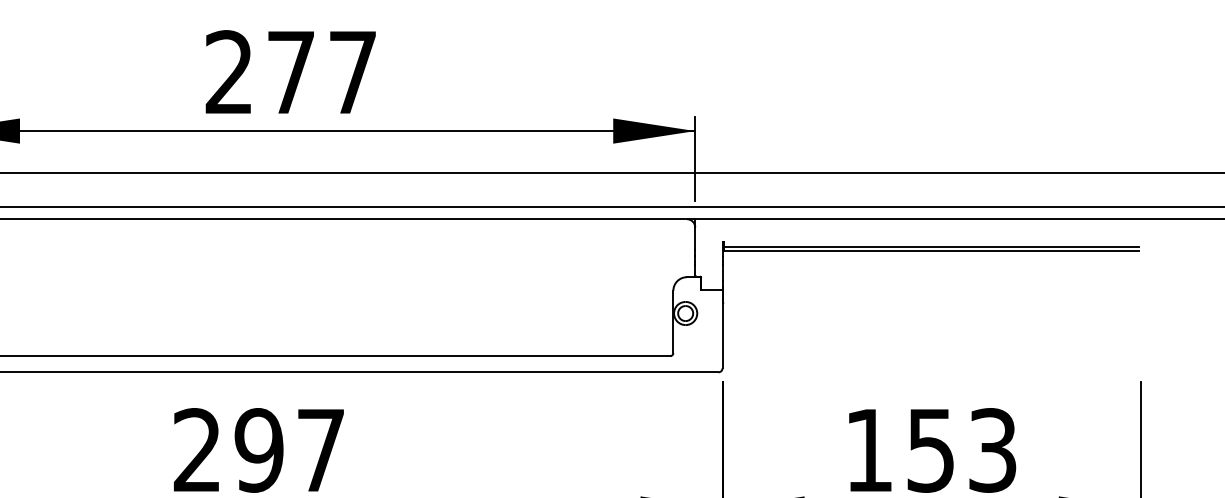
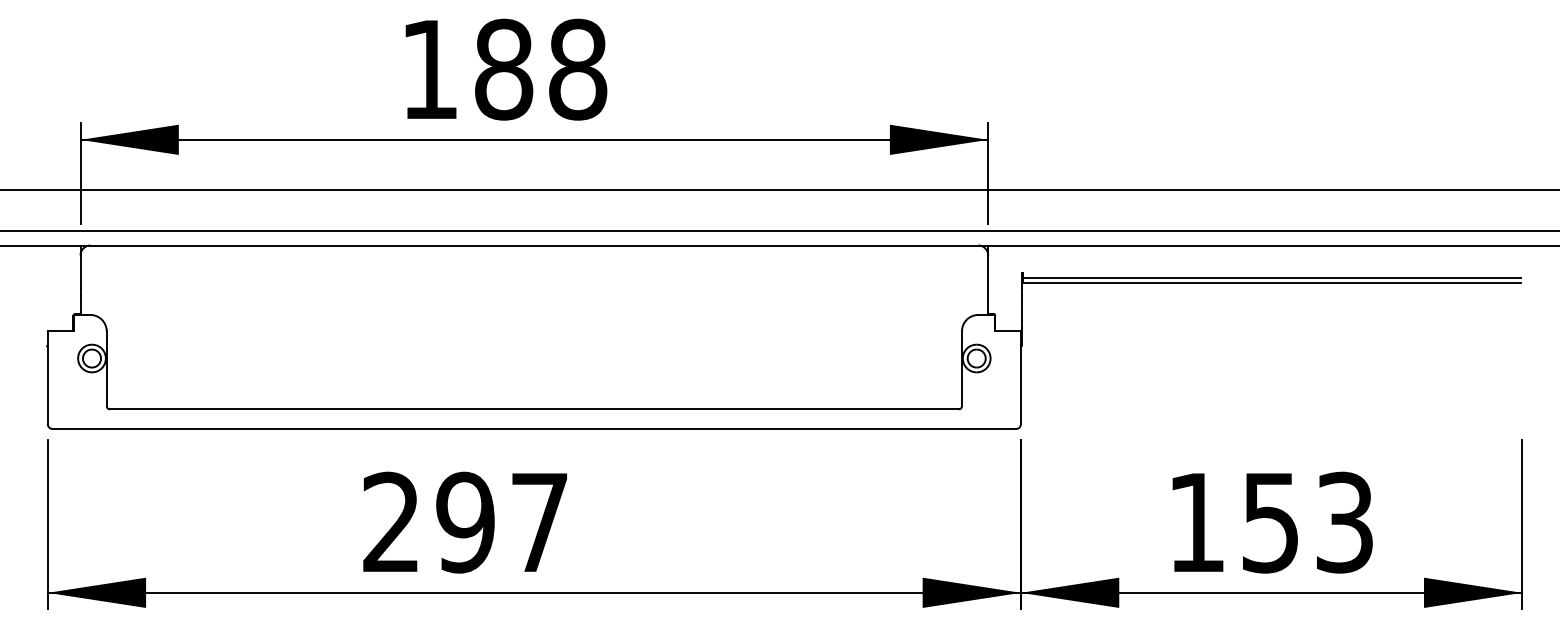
text: (291, 72) -> (504, 69), 277 -> 188

